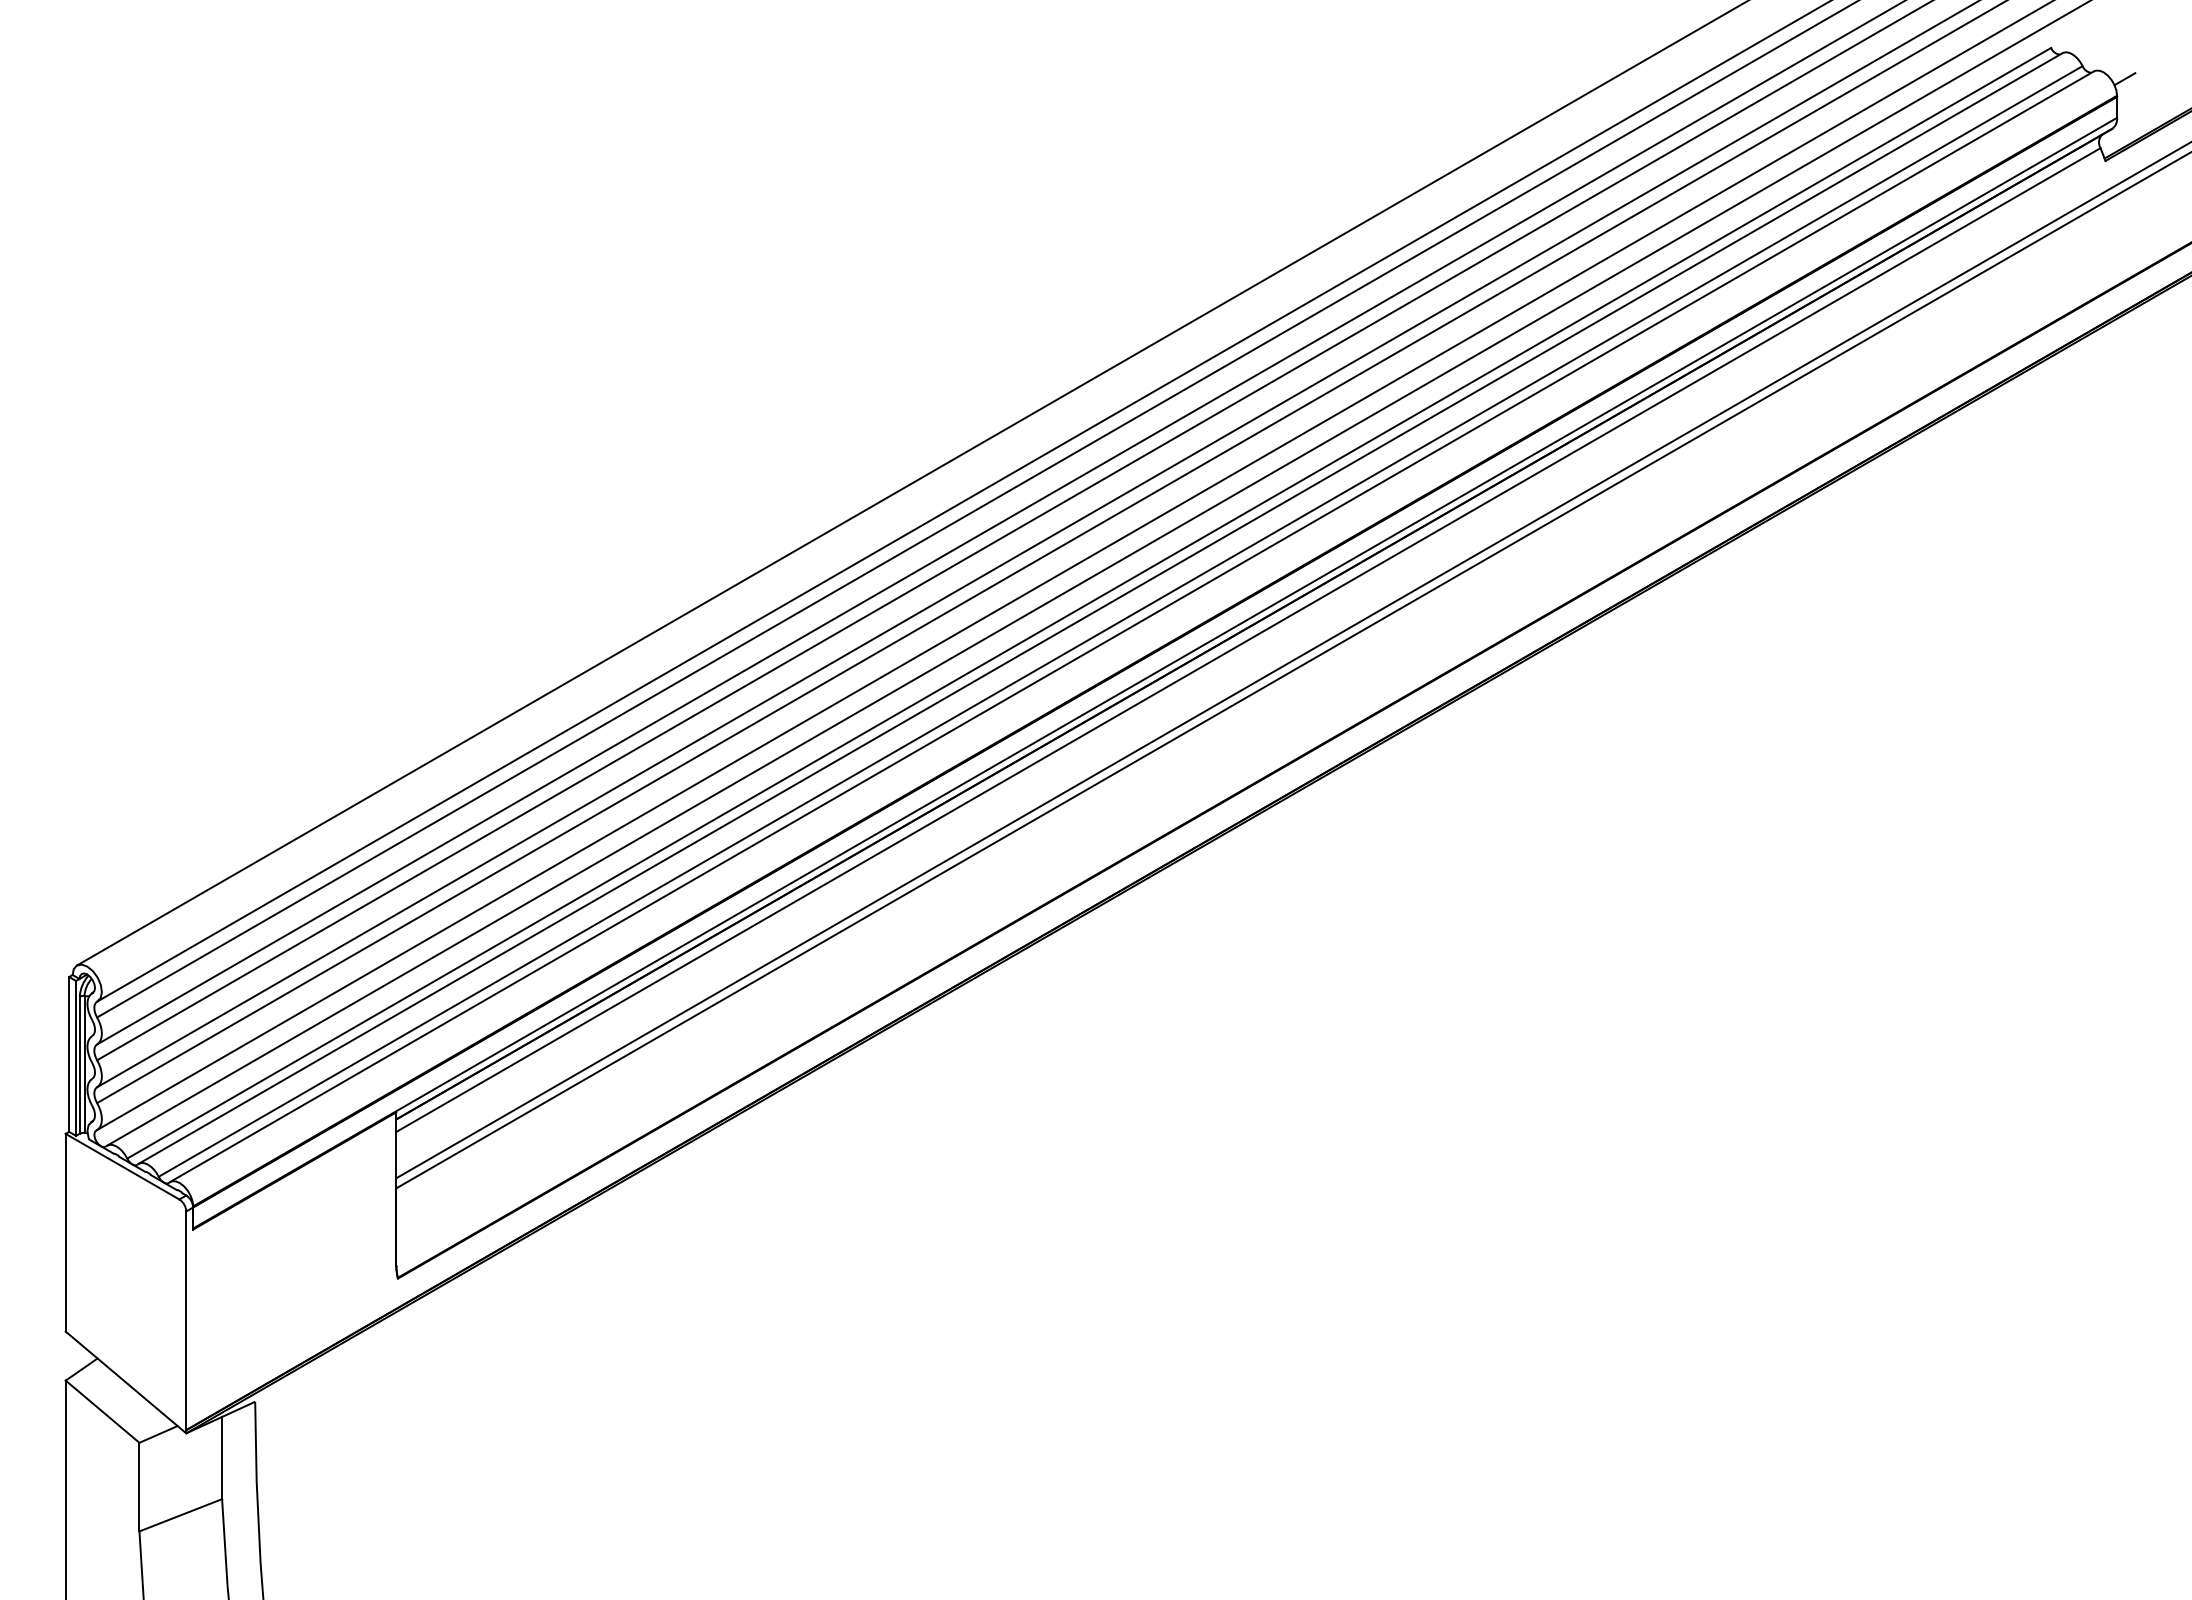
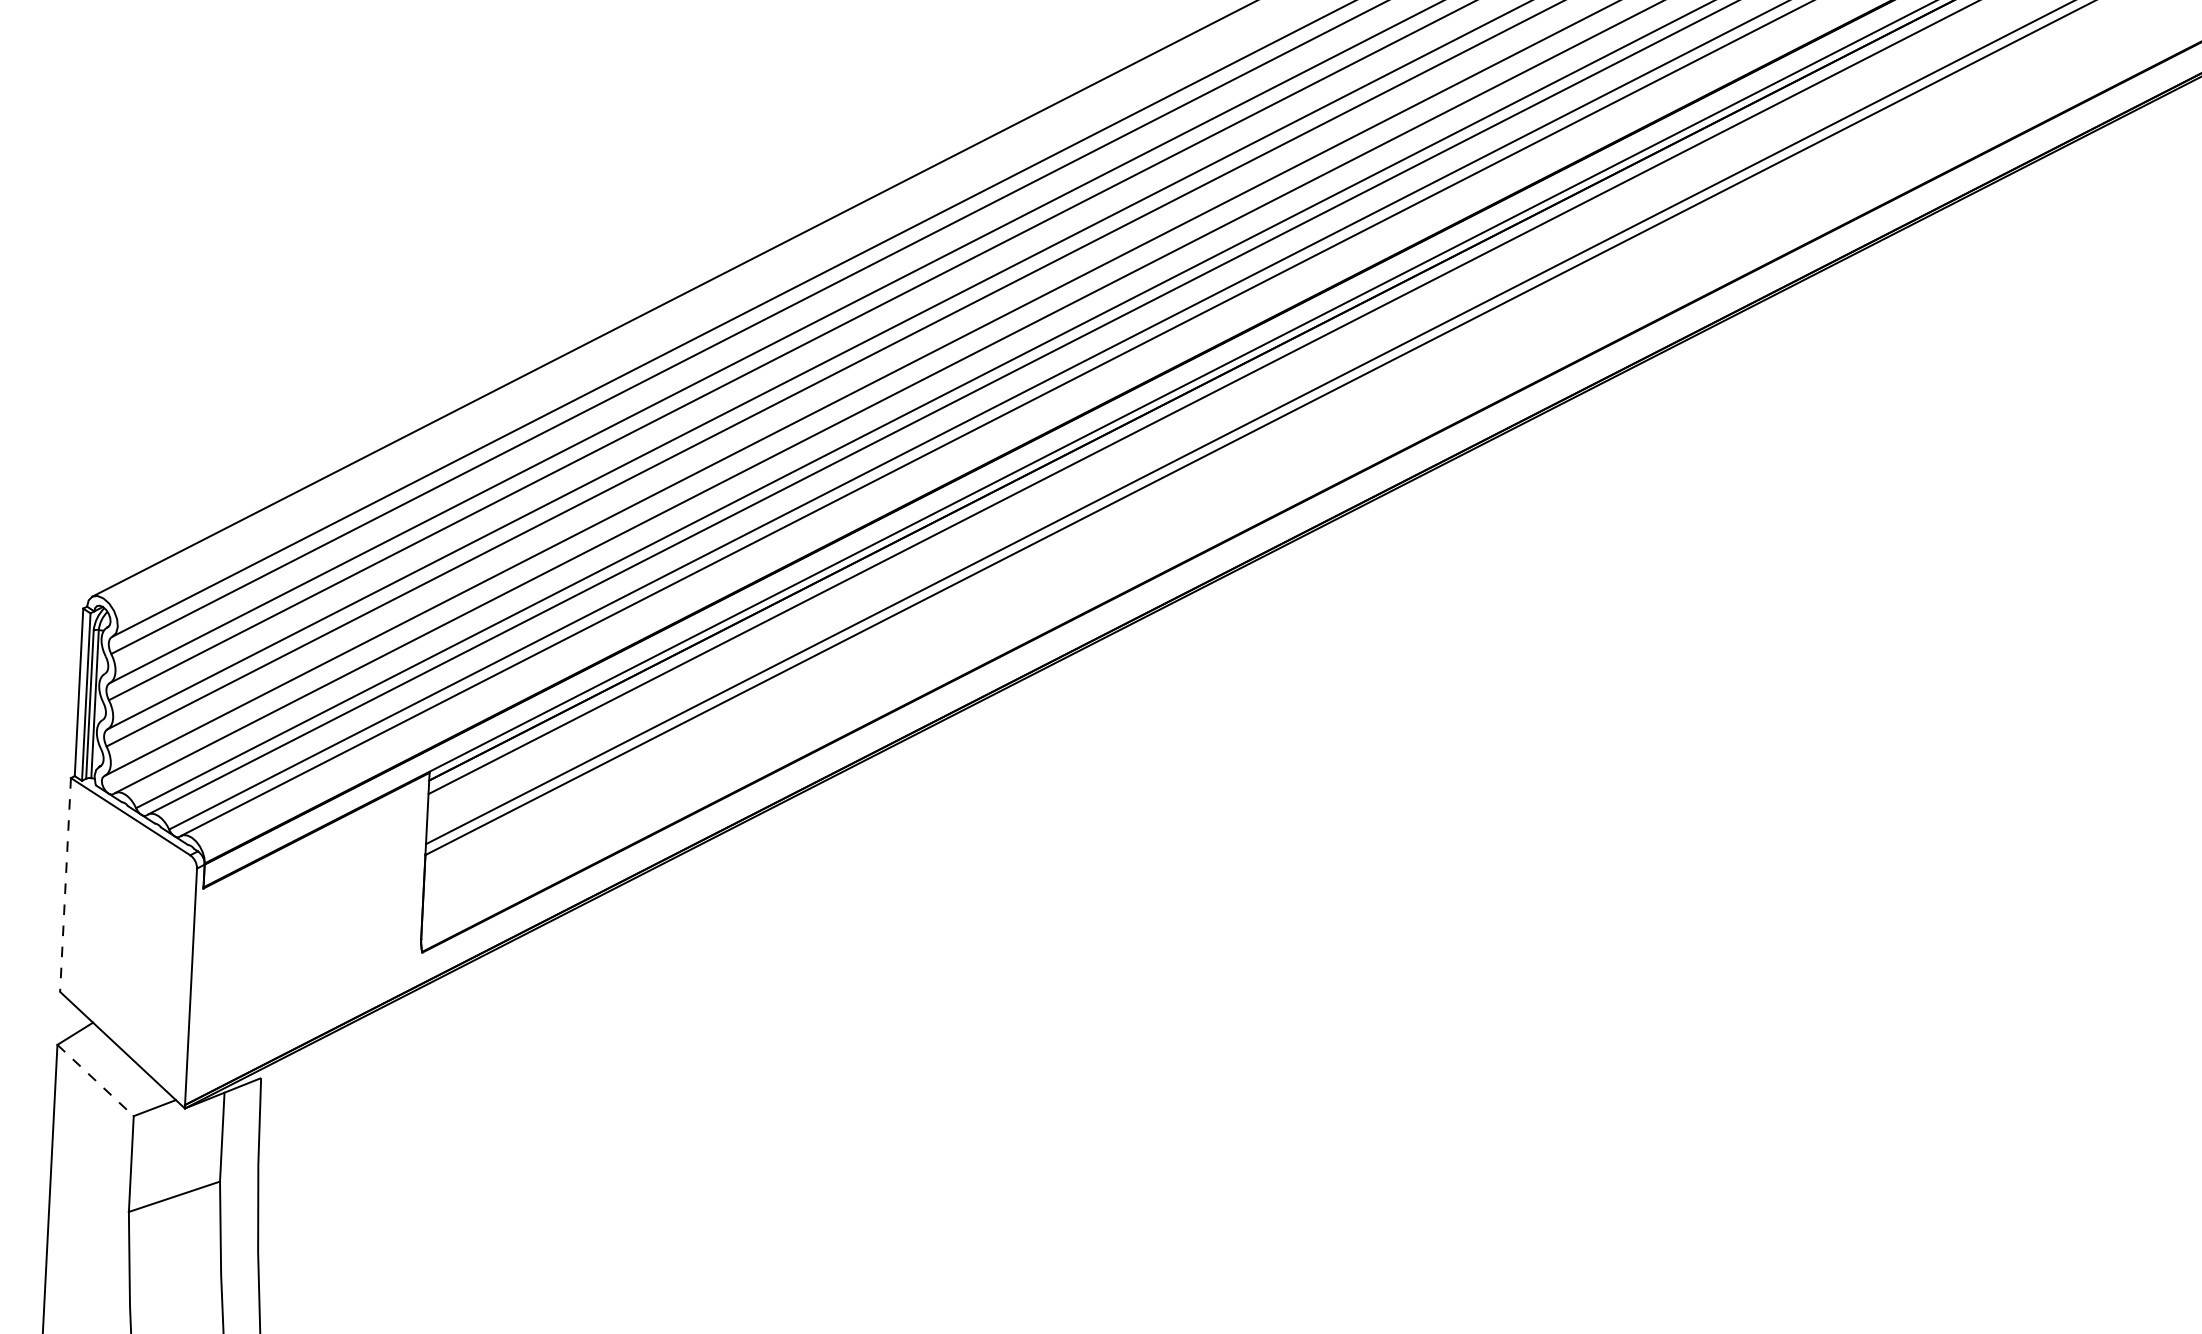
line: (65, 1232) -> (65, 884), solid -> dashed
line: (102, 1412) -> (95, 1081), solid -> dashed

